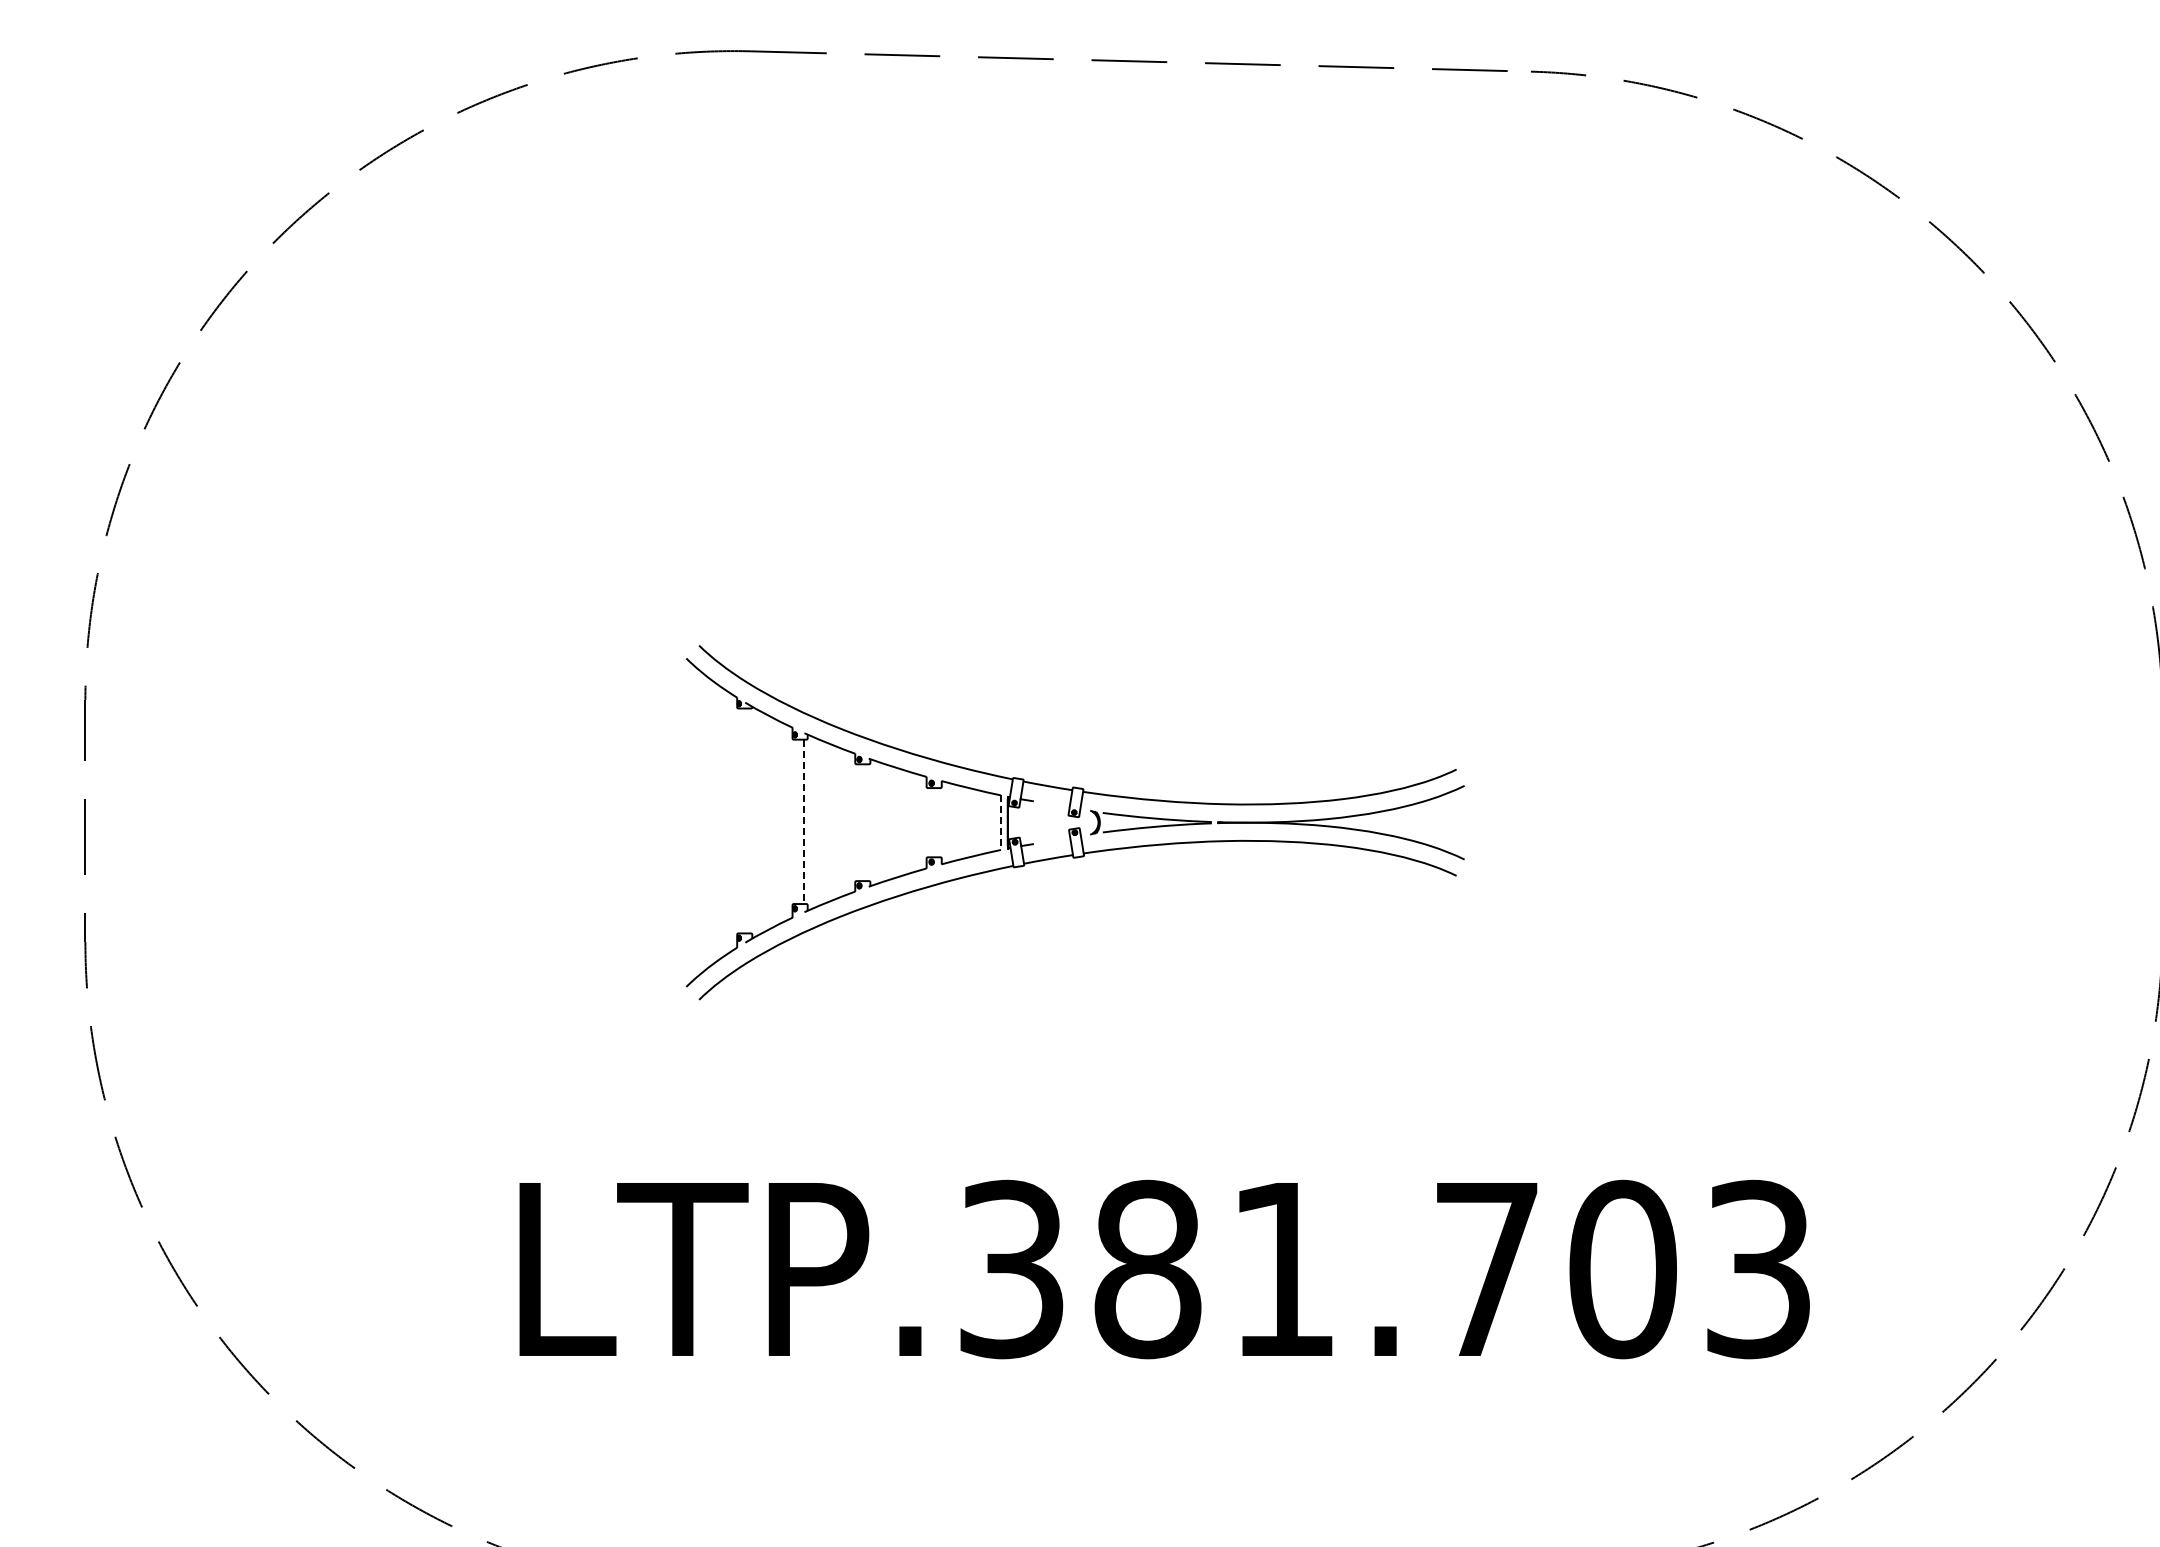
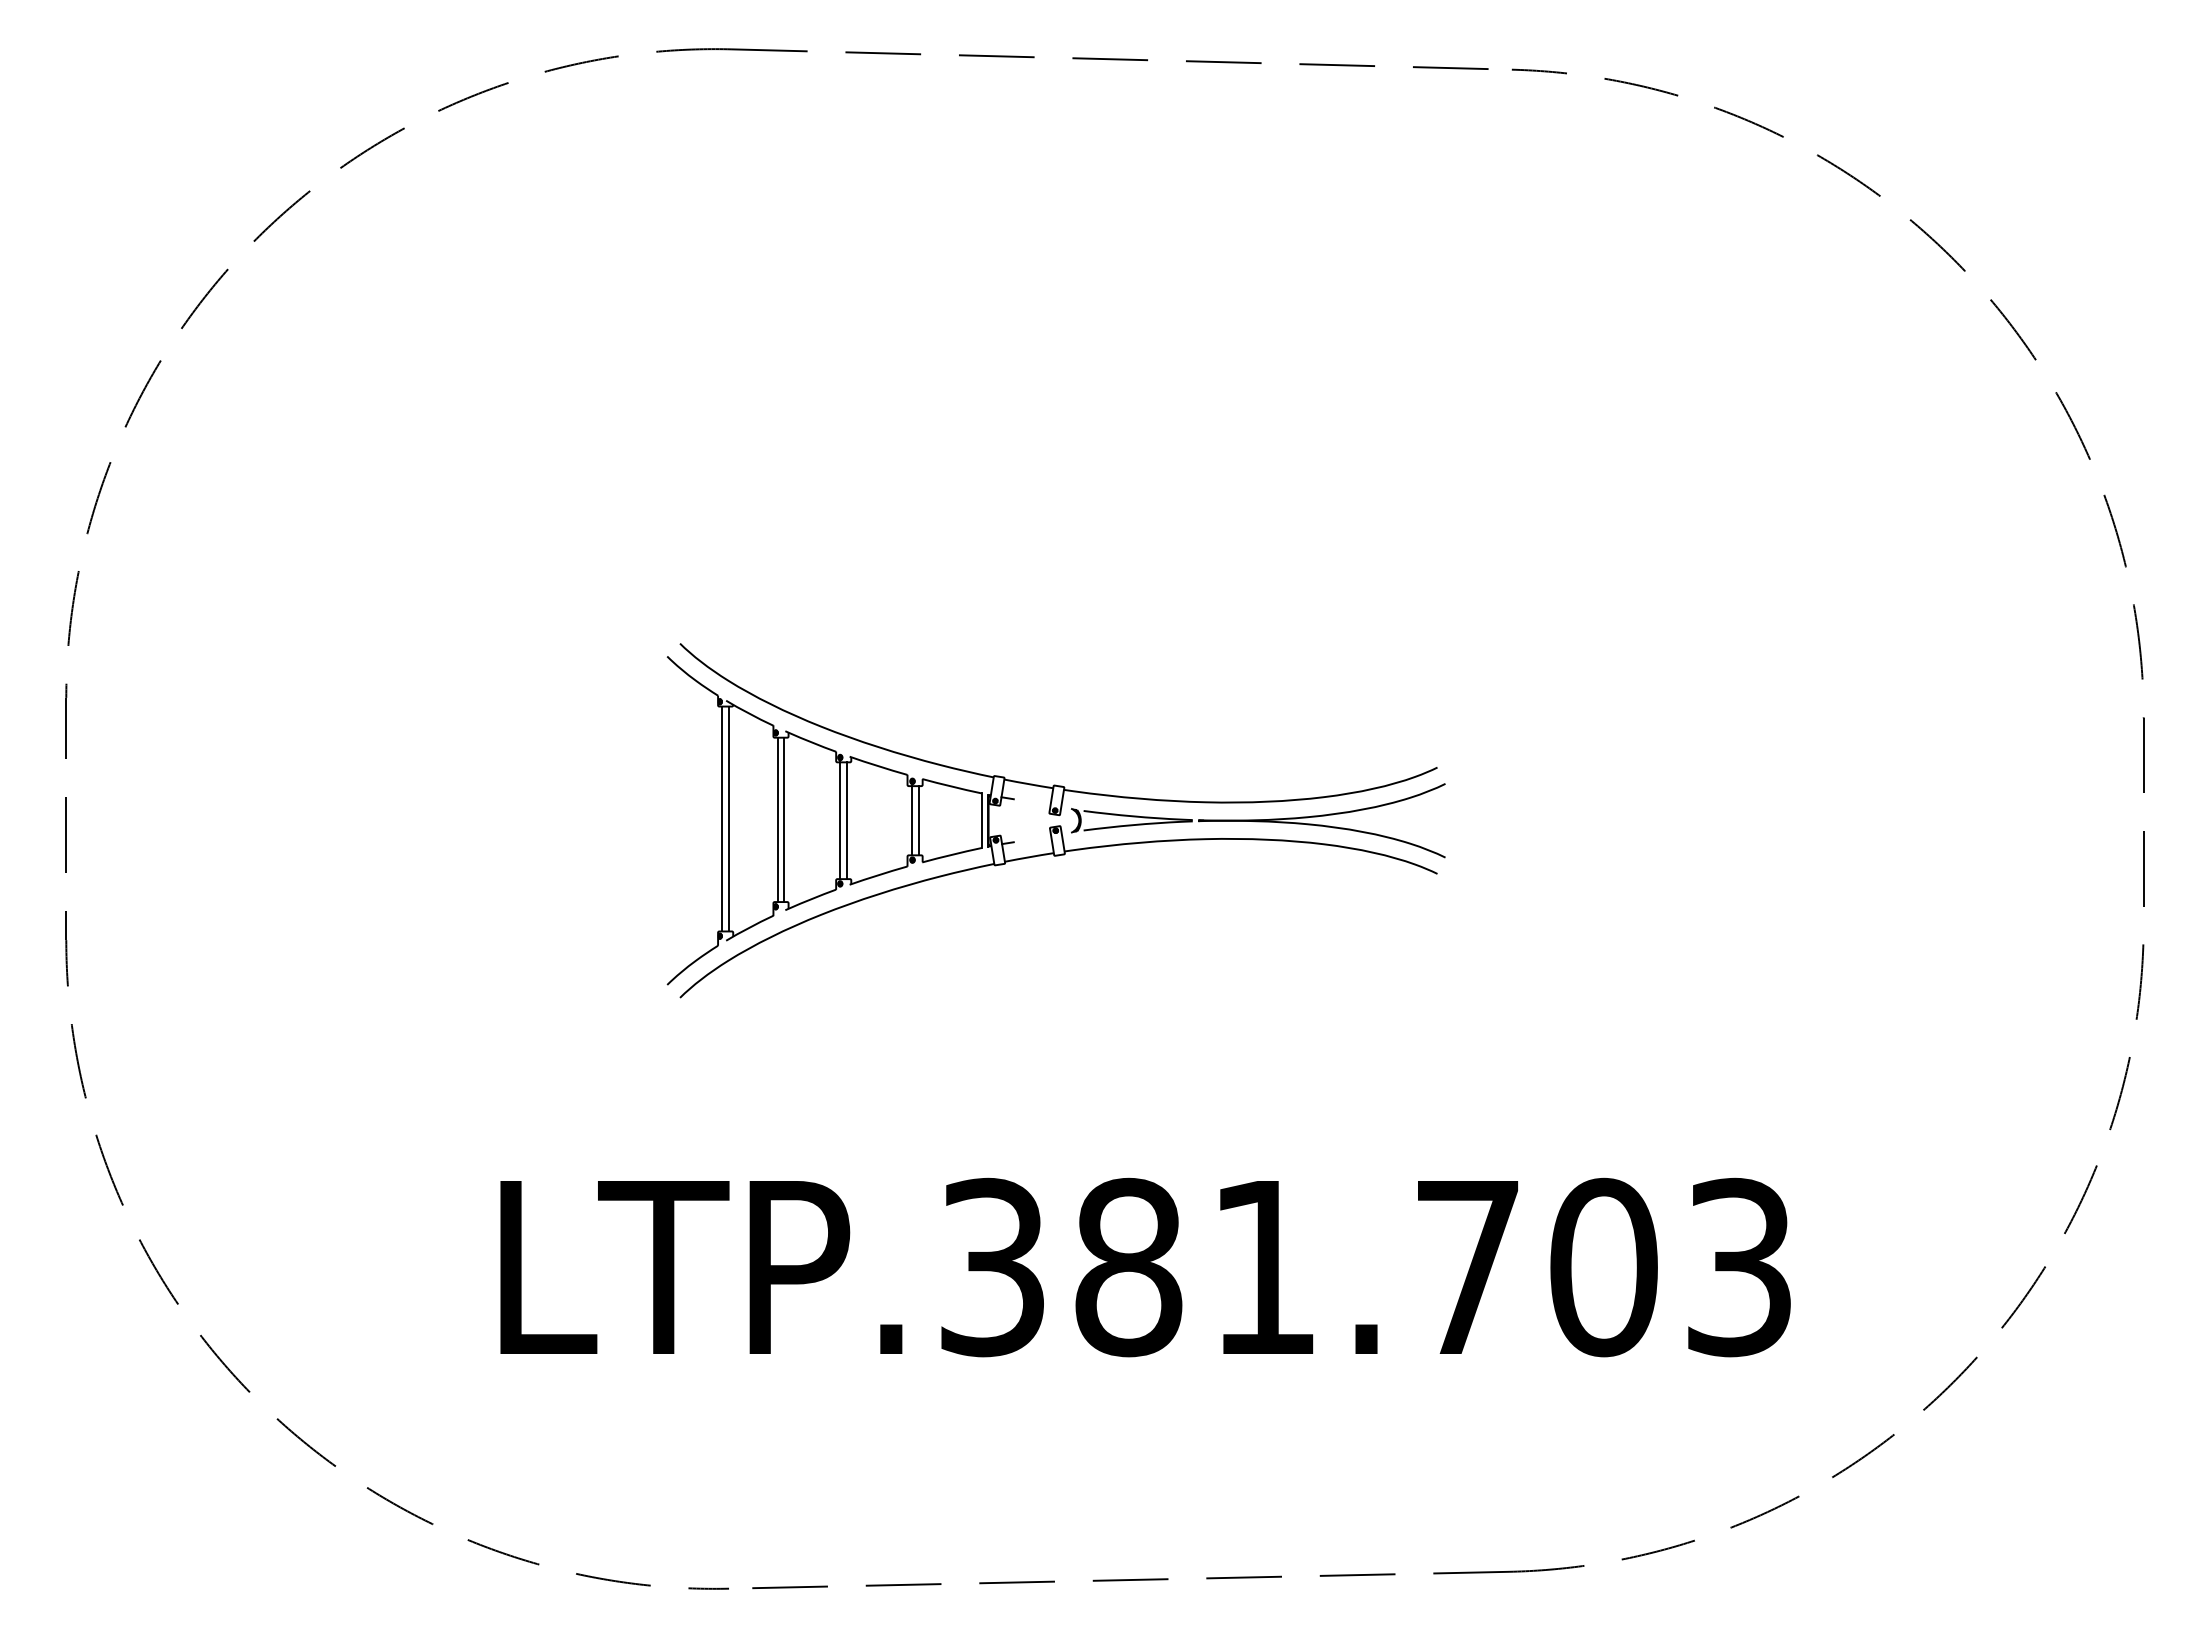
line: (741, 820) -> (722, 818), added
line: (748, 820) -> (729, 818), added
line: (796, 821) -> (777, 819), added
line: (803, 822) -> (784, 820), dashed -> solid
line: (859, 822) -> (840, 820), added
line: (866, 822) -> (847, 820), added
line: (930, 822) -> (911, 820), added
line: (937, 822) -> (918, 820), added
line: (1000, 823) -> (981, 821), dashed -> solid

